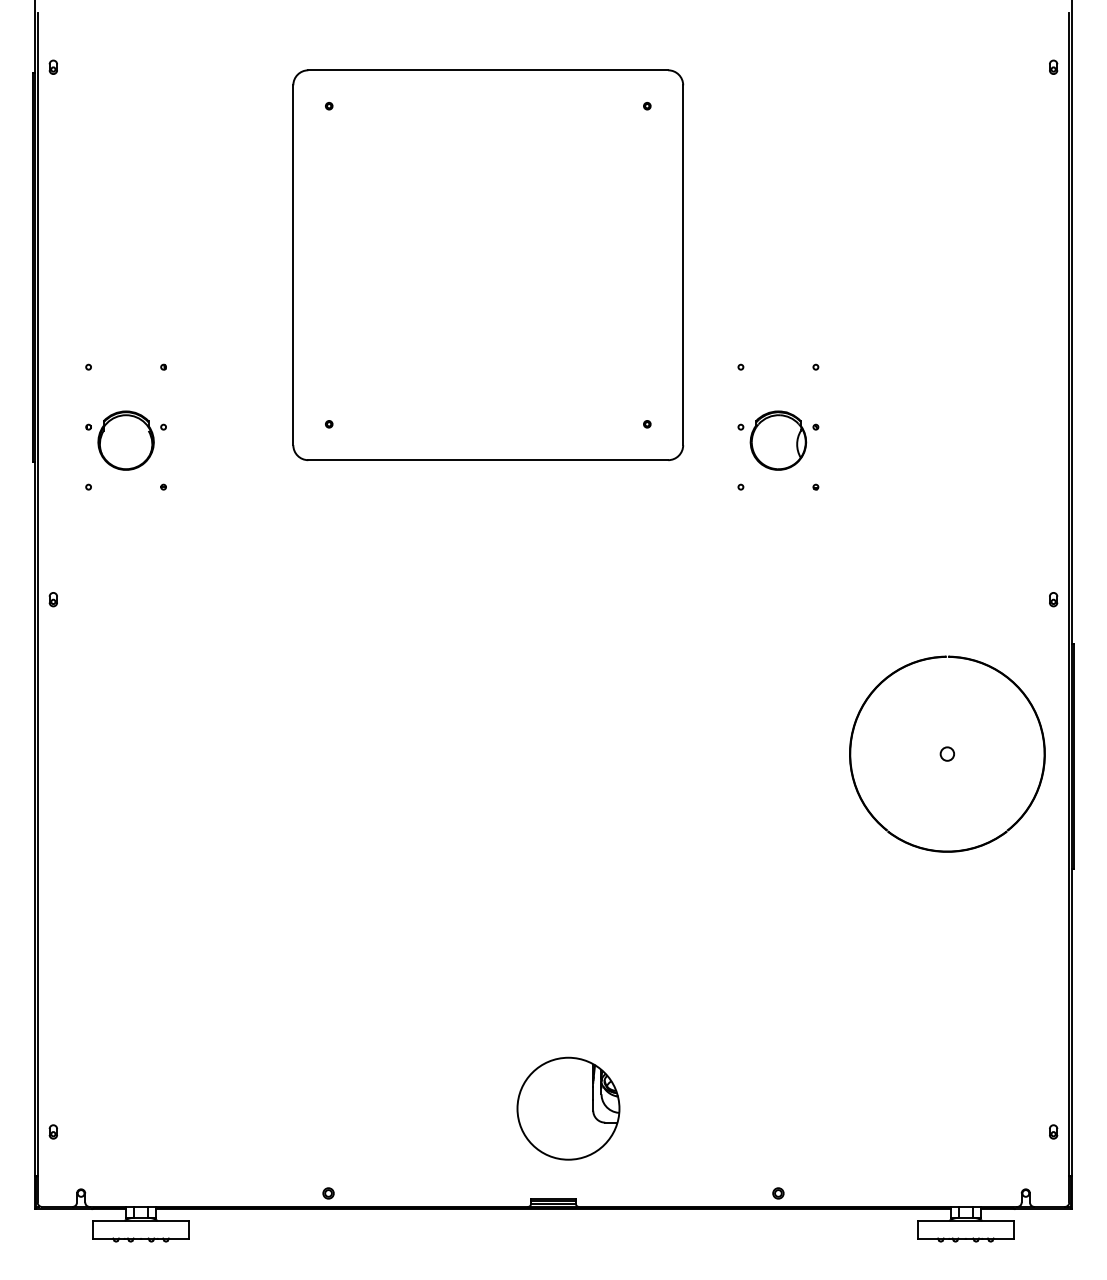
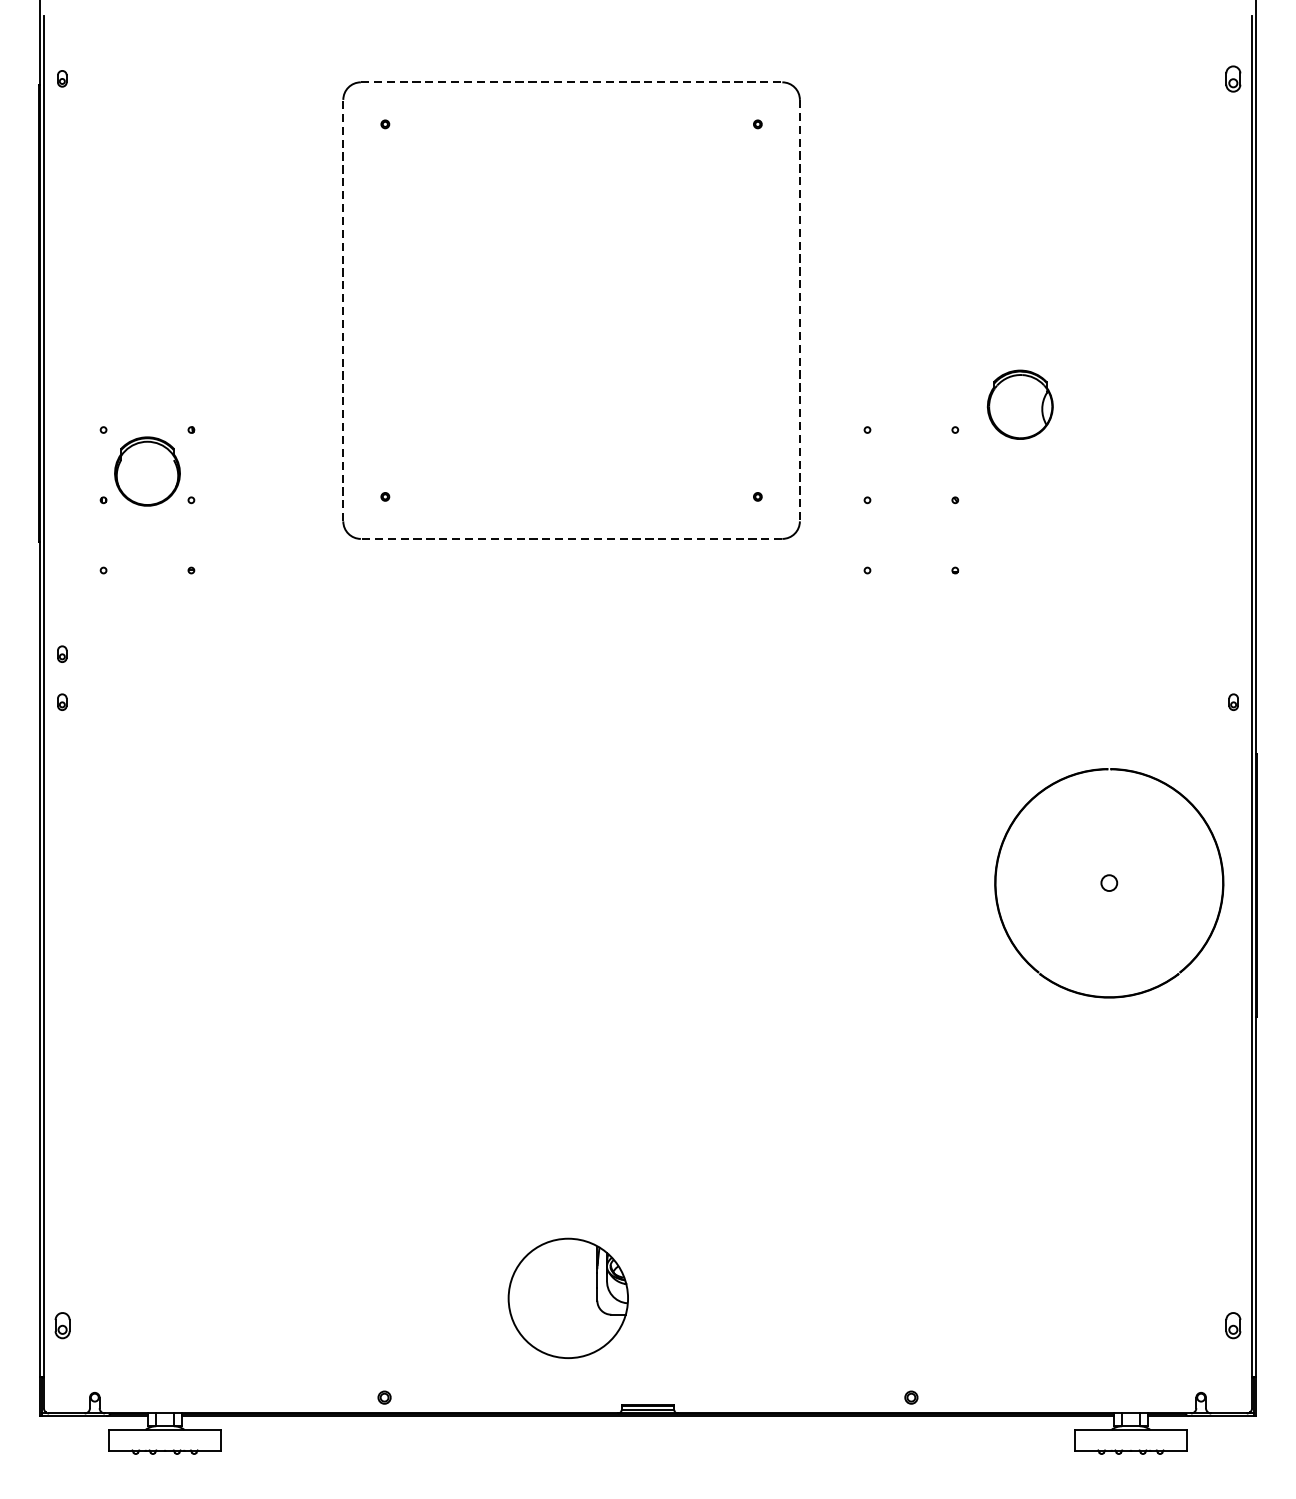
part: (1053, 66) -> (1233, 77), size x1.6
line: (488, 70) -> (571, 82), solid -> dashed
line: (293, 265) -> (343, 310), solid -> dashed
line: (683, 265) -> (800, 310), solid -> dashed
part: (125, 440) -> (146, 471), moved
part: (778, 440) -> (1020, 404), moved
line: (488, 460) -> (571, 539), solid -> dashed
part: (52, 558) -> (61, 654), added
part: (568, 1108) -> (568, 1298), moved
part: (52, 1131) -> (61, 1325), size x1.6
part: (1053, 1131) -> (1233, 1325), size x1.6

